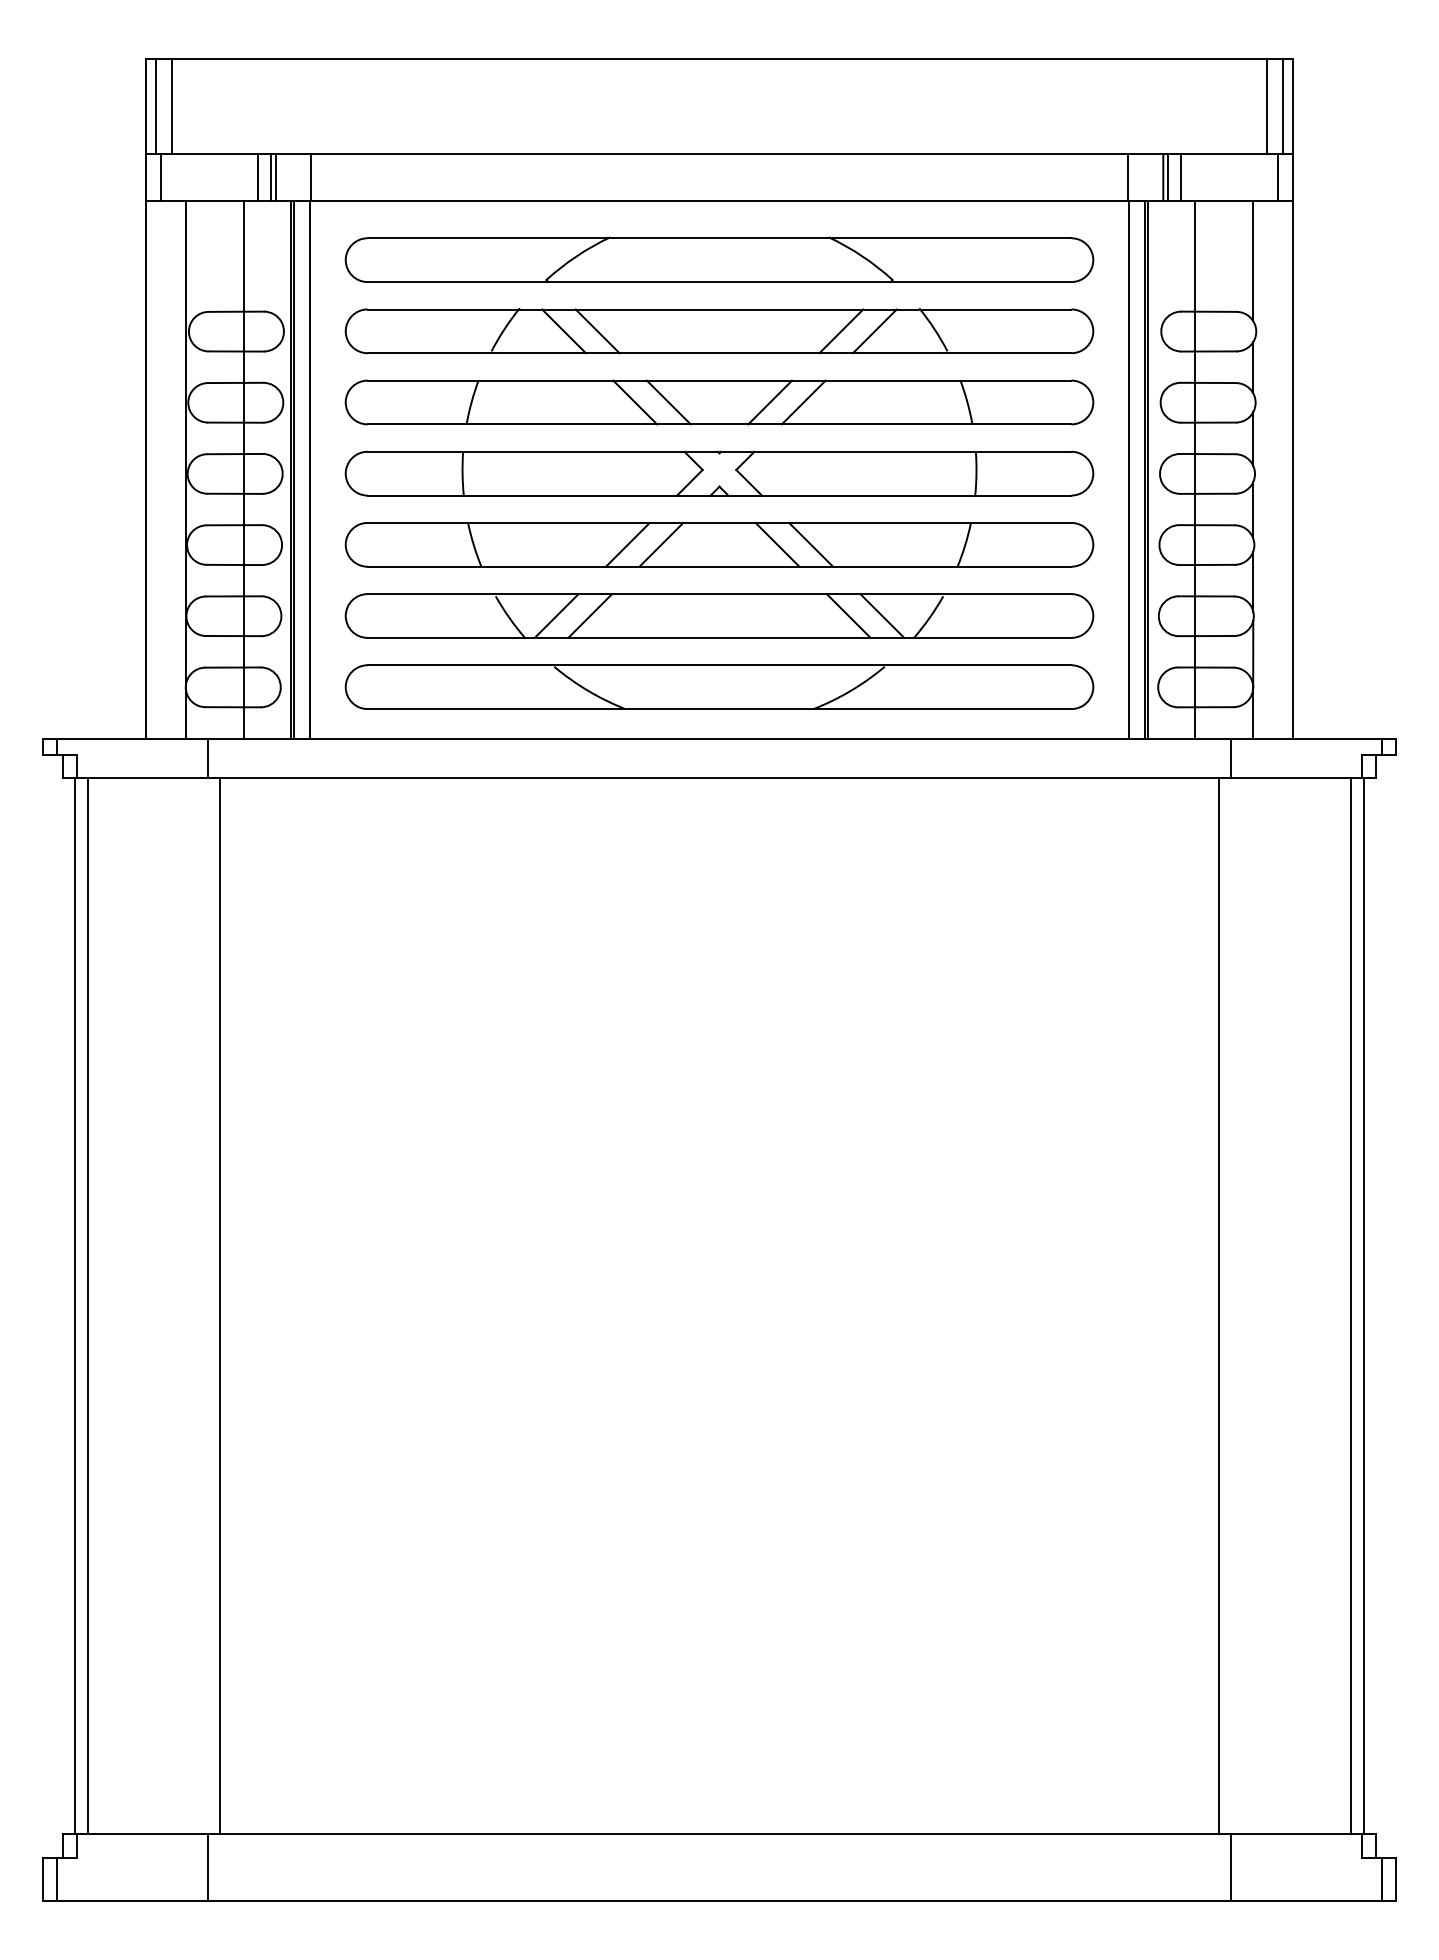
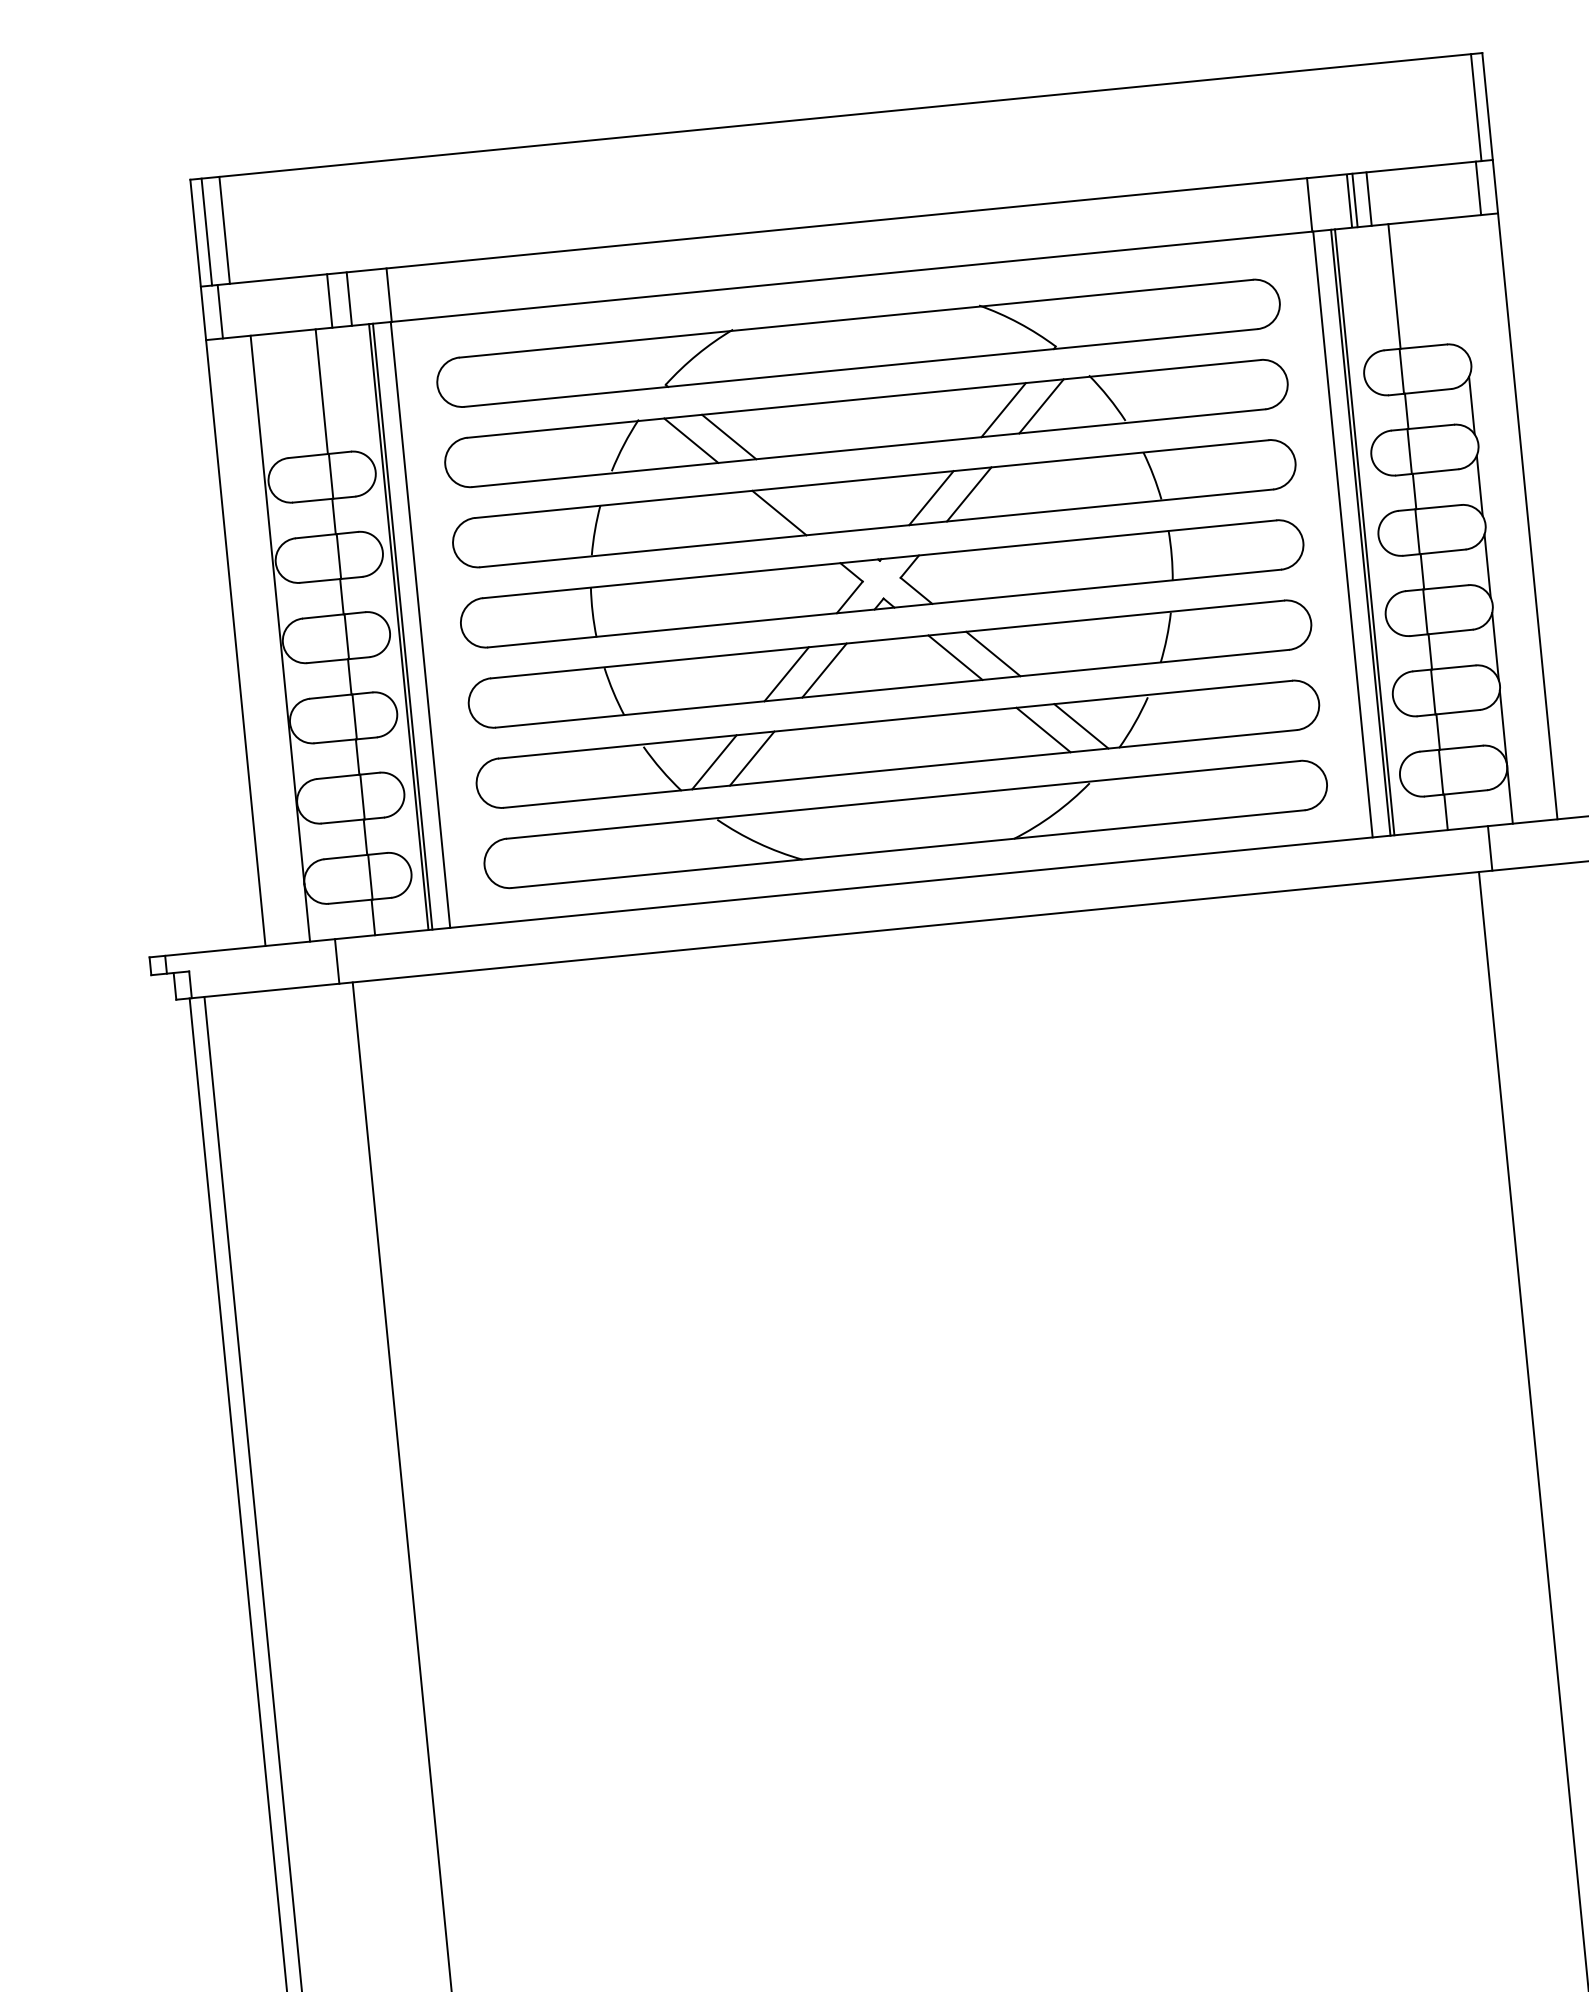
line: (1267, 105) -> (1458, 108), removed
line: (270, 177) -> (343, 299), removed
line: (1253, 261) -> (1460, 285), removed
line: (668, 402) -> (816, 509), removed

